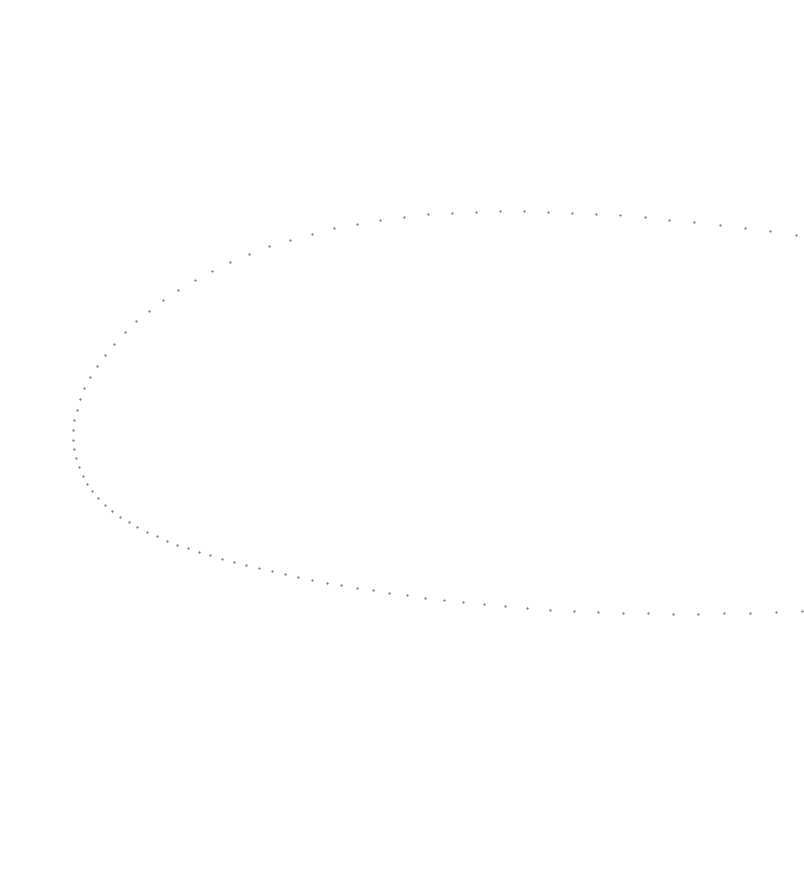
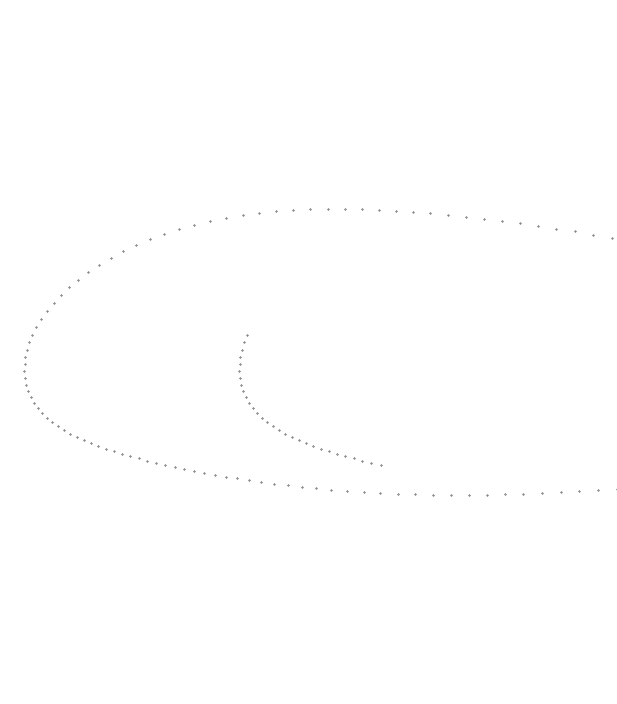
part: (450, 531) -> (292, 436), added

